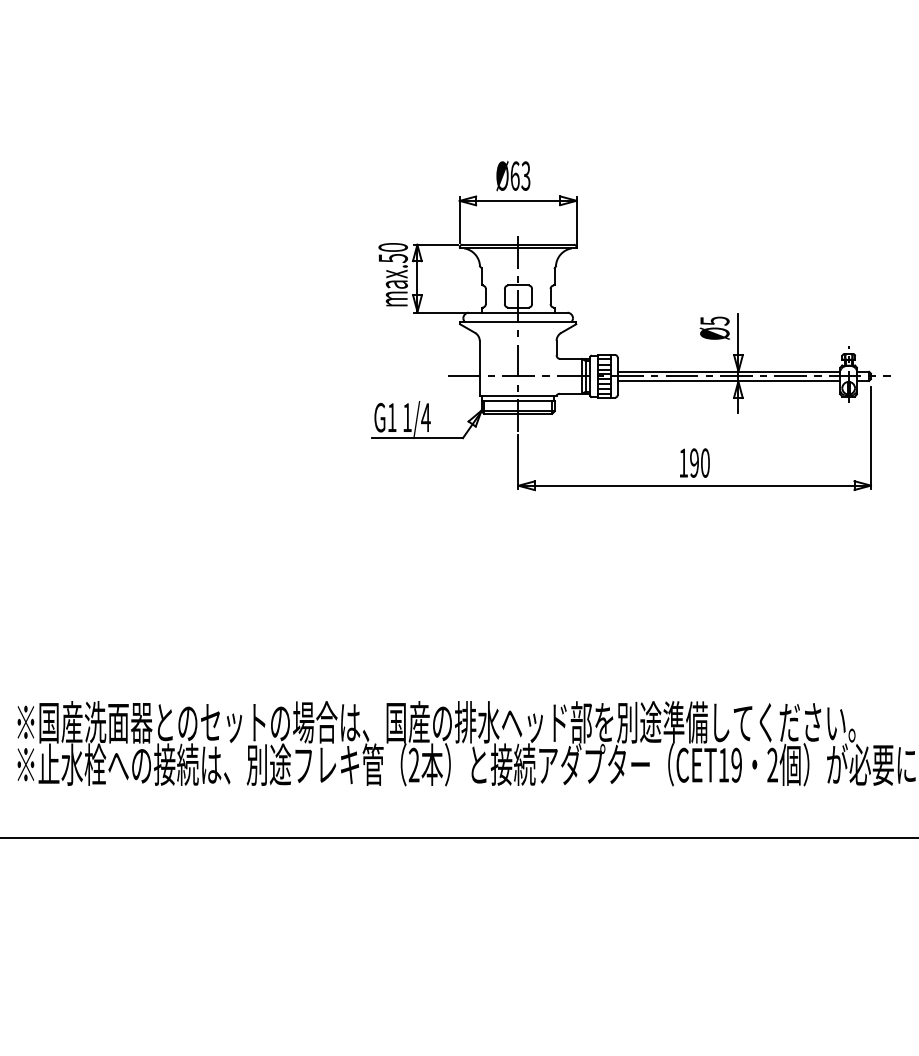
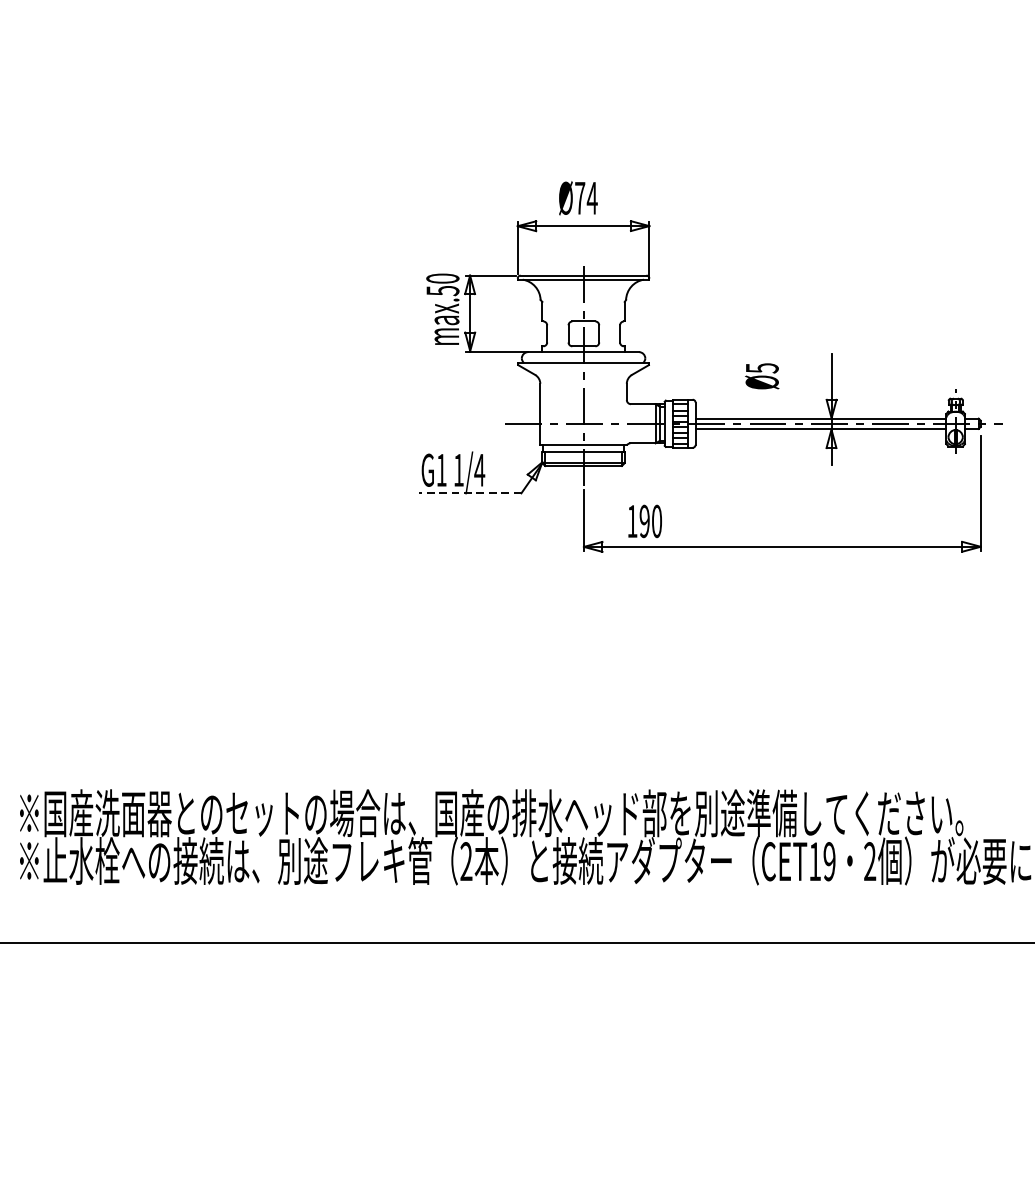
text: (520, 175) -> (586, 197), Ø63 -> Ø74
text: (714, 327) -> (761, 375), moved
line: (417, 438) -> (470, 493), solid -> dashed
text: (694, 462) -> (644, 520), moved

